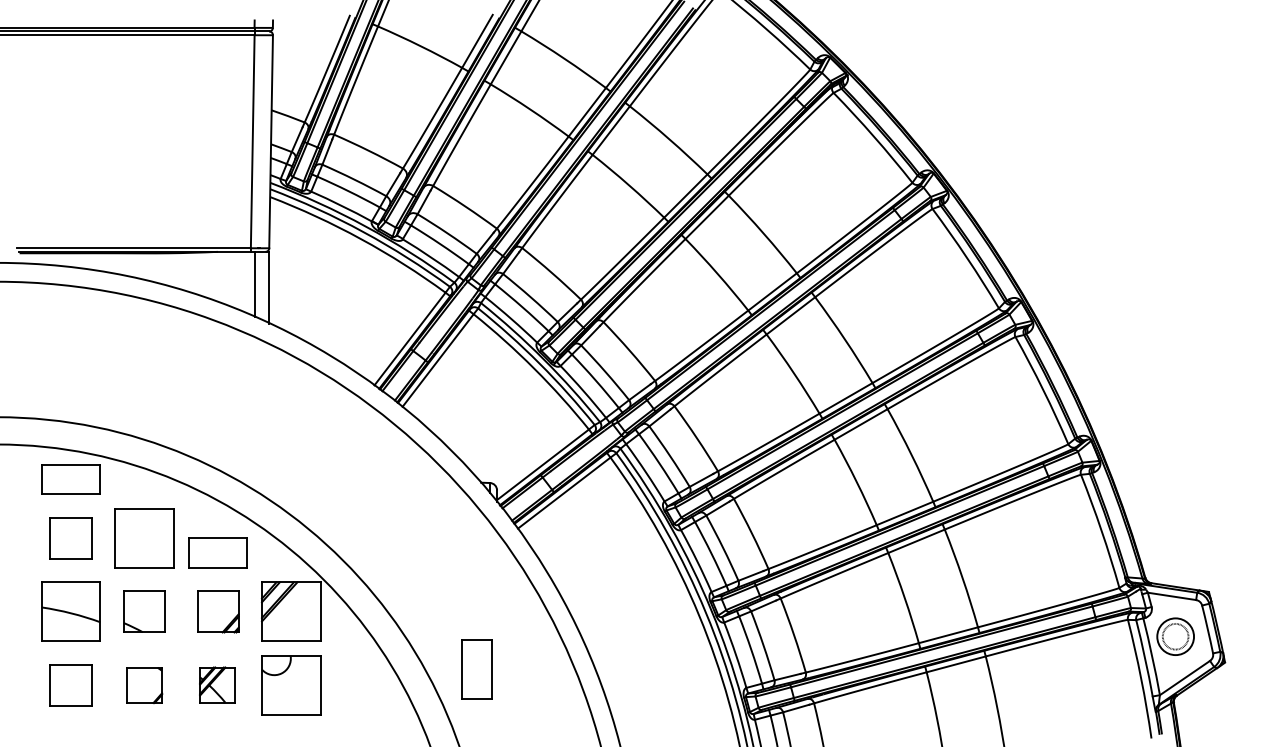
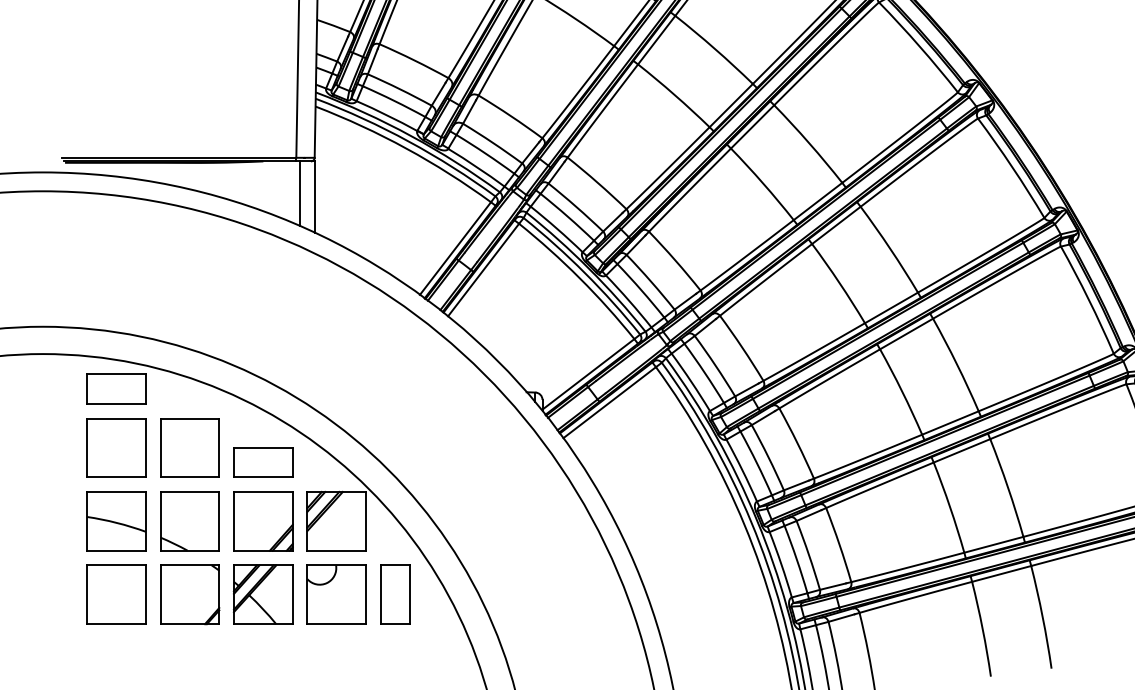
part: (70, 538) -> (115, 448), size x1.43
part: (144, 611) -> (189, 521), size x1.43
part: (218, 611) -> (263, 521), size x1.43
part: (476, 669) -> (394, 595), moved
part: (217, 684) -> (262, 594), size x1.67
part: (70, 685) -> (115, 595), size x1.43
part: (144, 685) -> (189, 595), size x1.67

